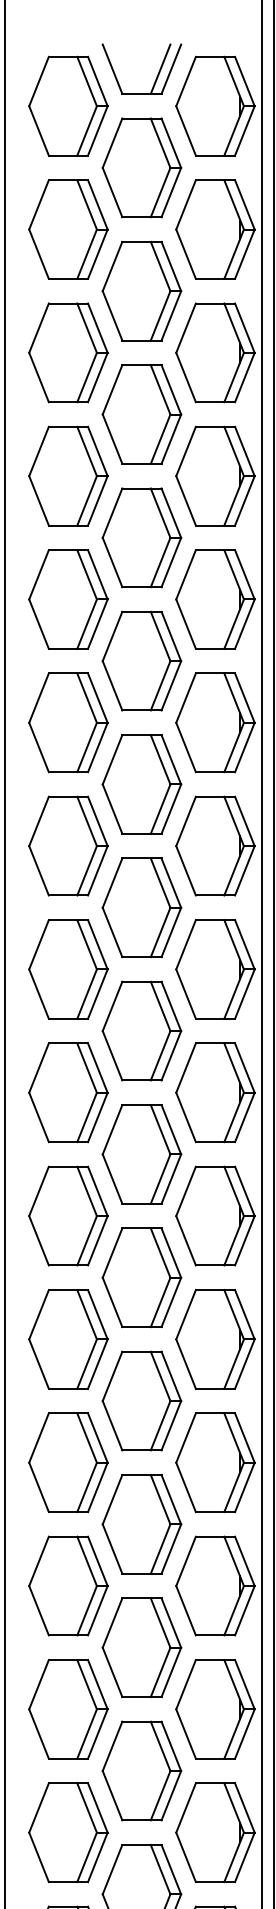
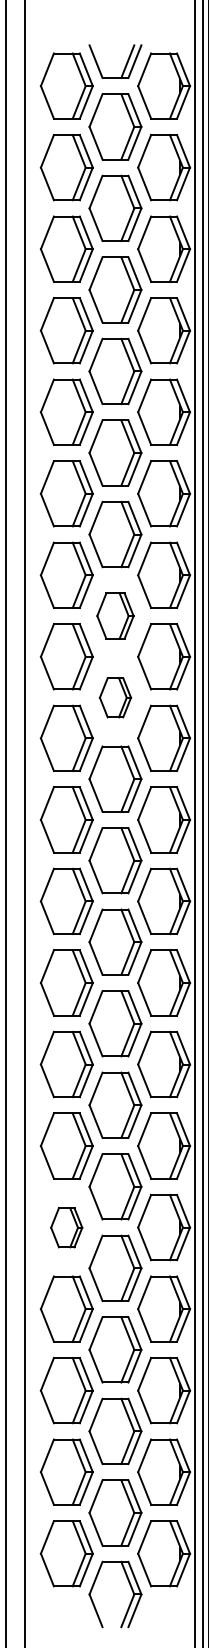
part: (141, 906) -> (115, 615), size x0.7
part: (141, 1030) -> (115, 697), size x0.6
part: (67, 1832) -> (66, 1227), size x0.6

